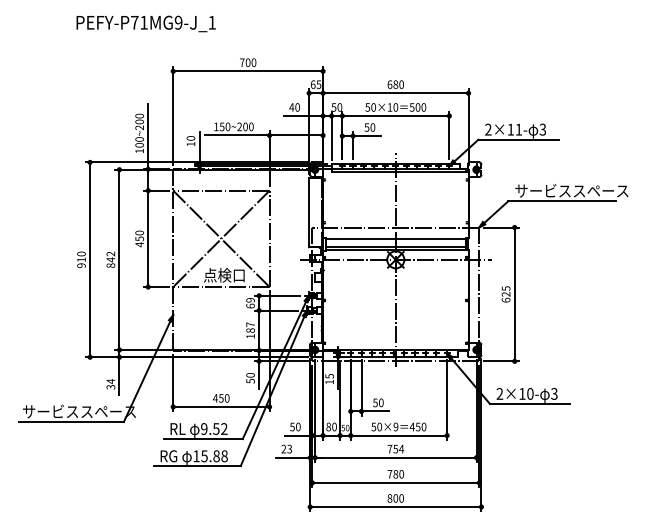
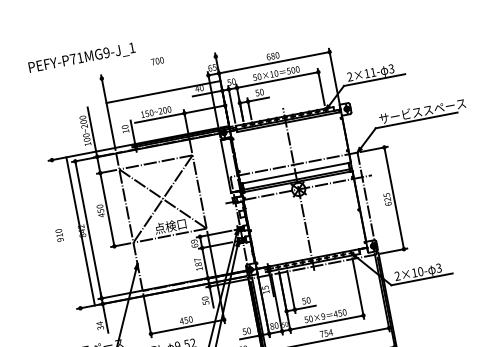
text: (145, 23) -> (81, 58), moved
line: (248, 71) -> (163, 92), moved
line: (90, 259) -> (80, 231), moved

